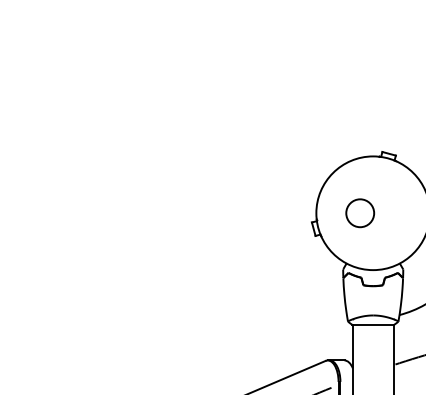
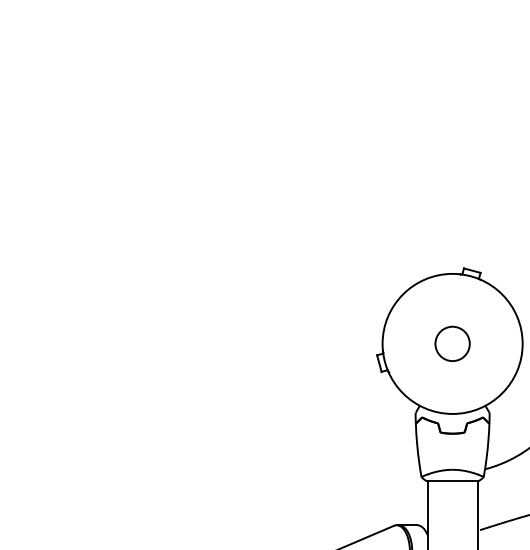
circle: (360, 212) -> (452, 343), moved

